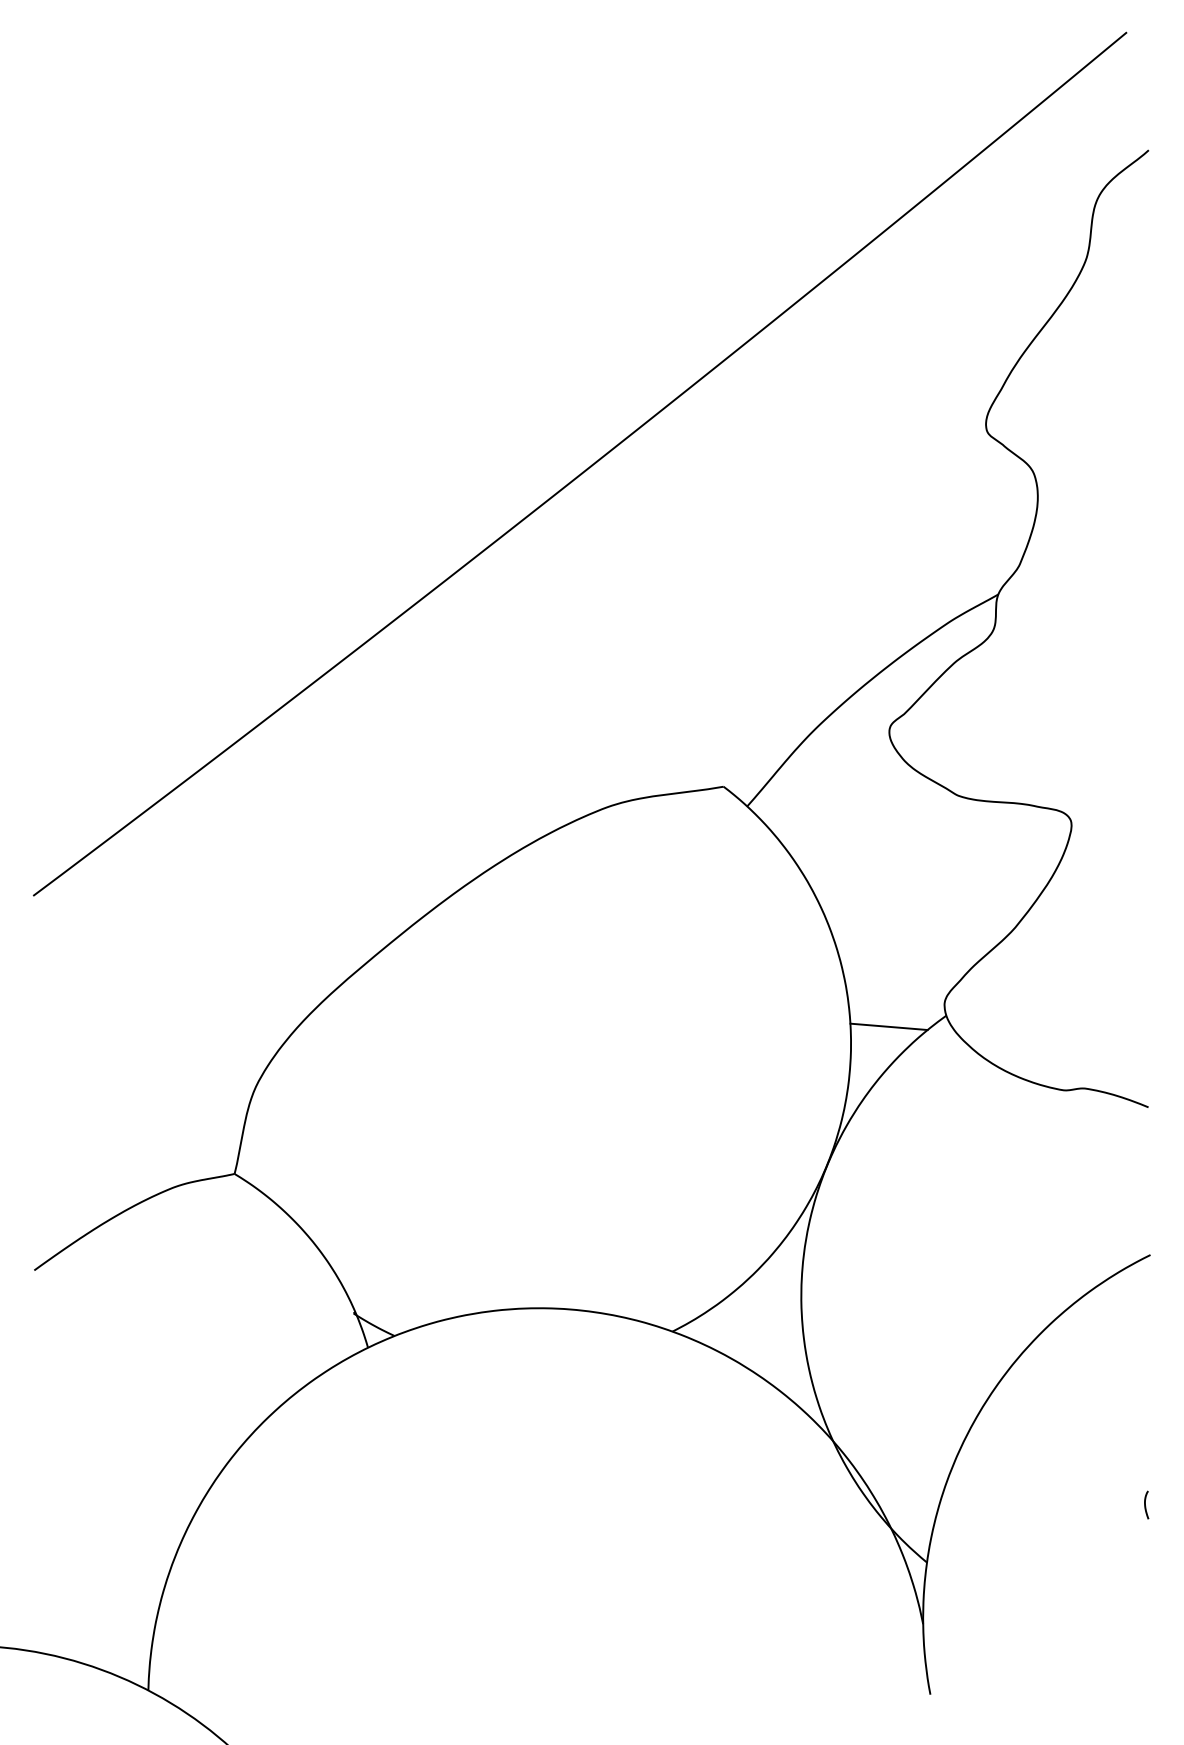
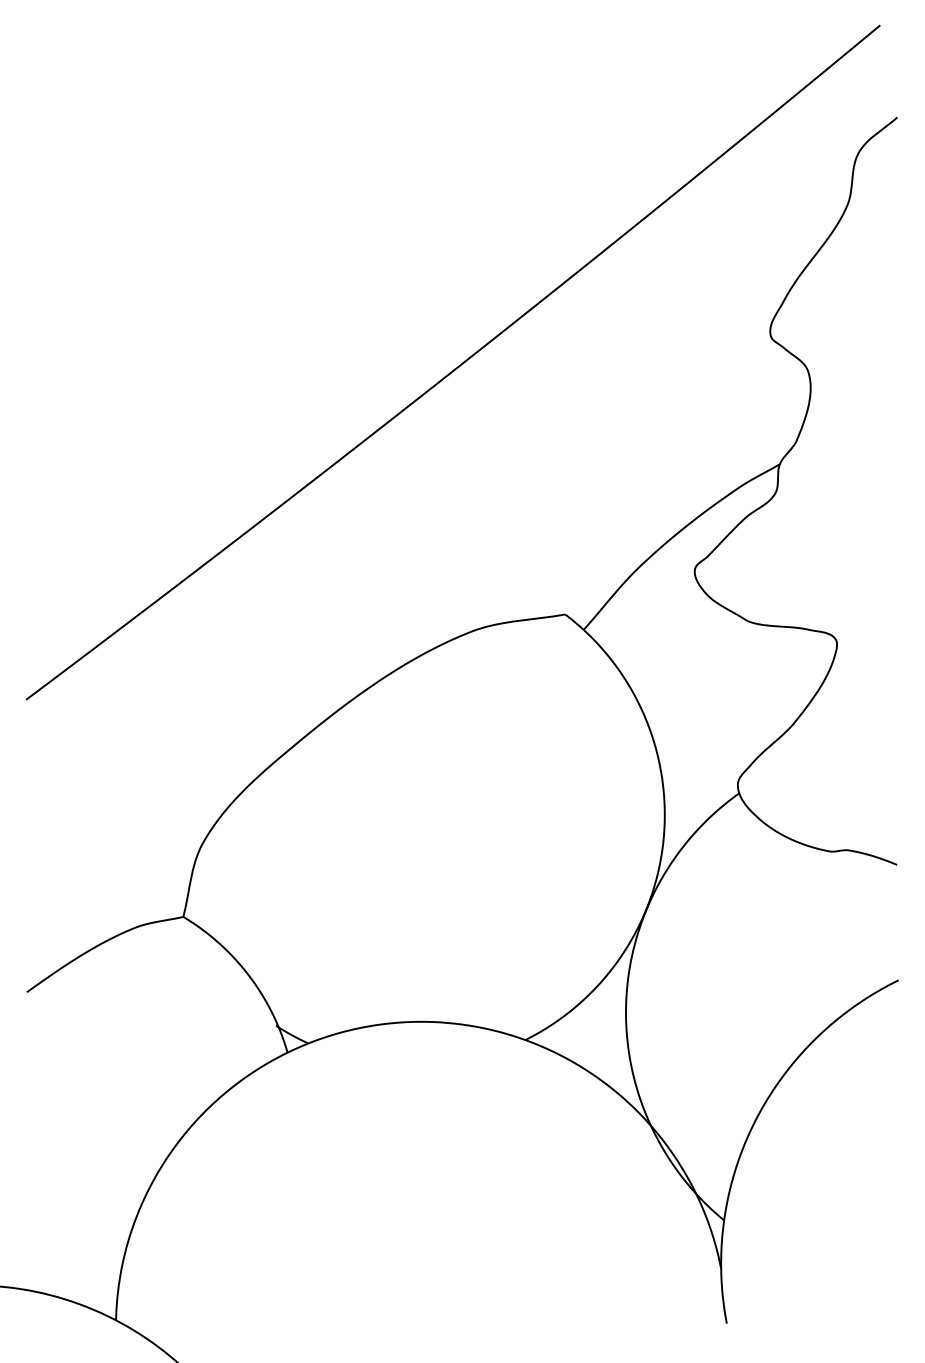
line: (888, 1026) -> (694, 801), removed
curve: (1145, 1504) -> (894, 1175), removed

